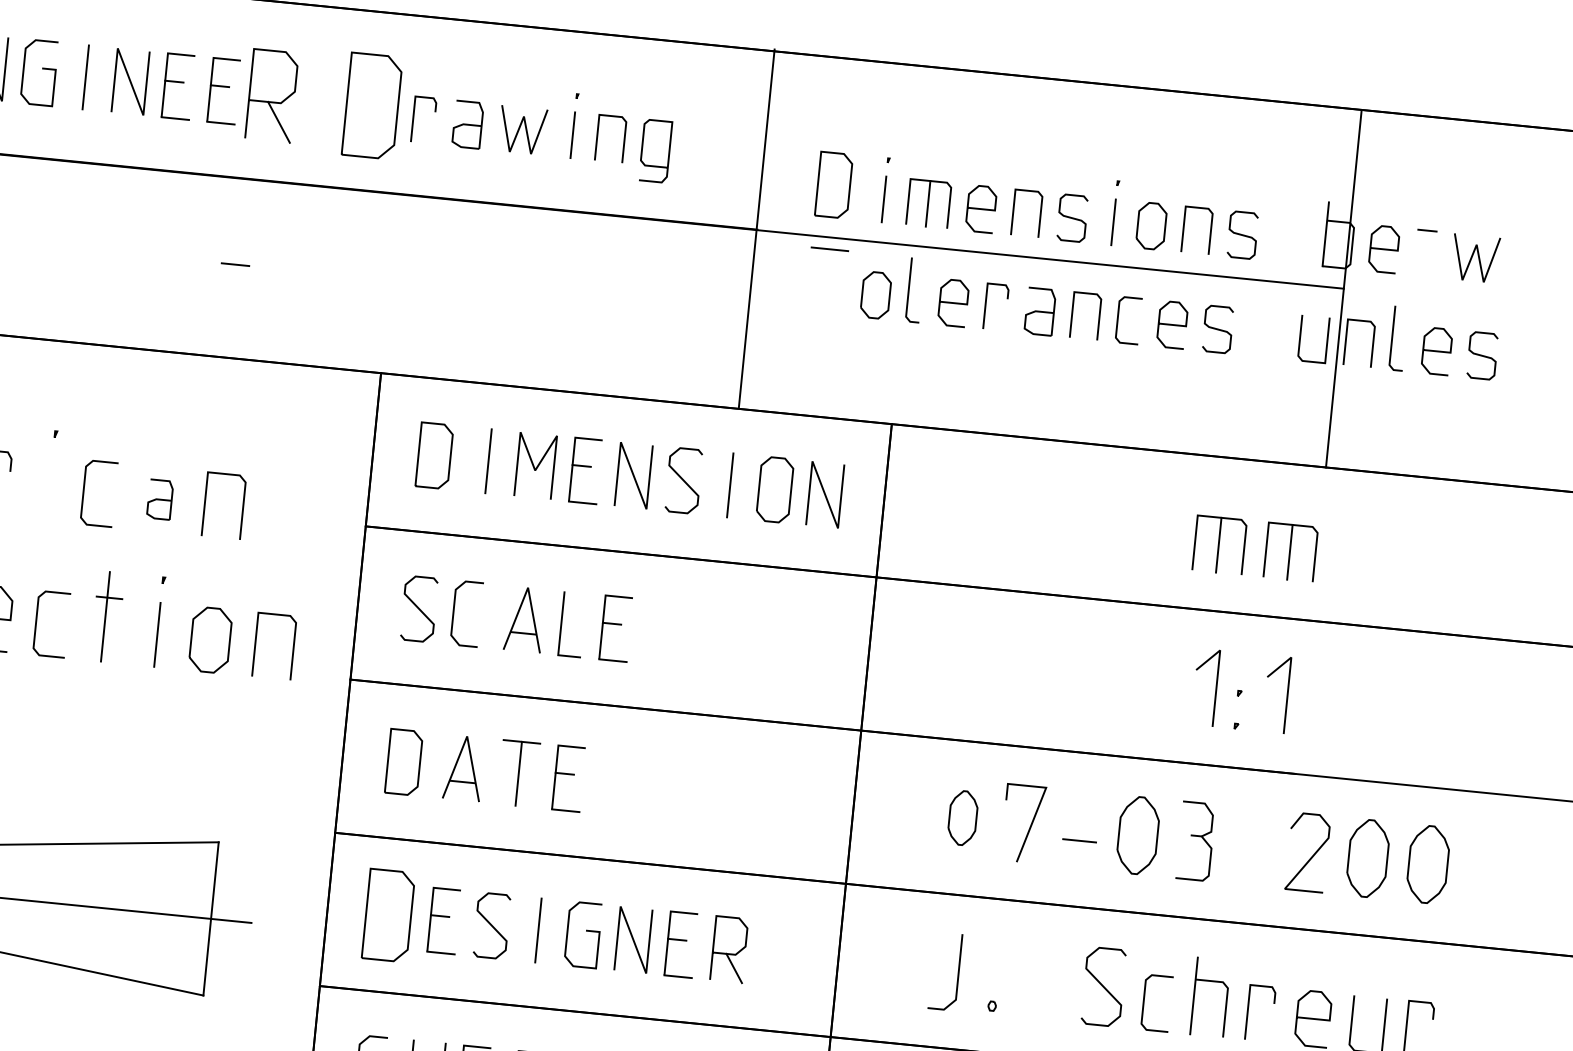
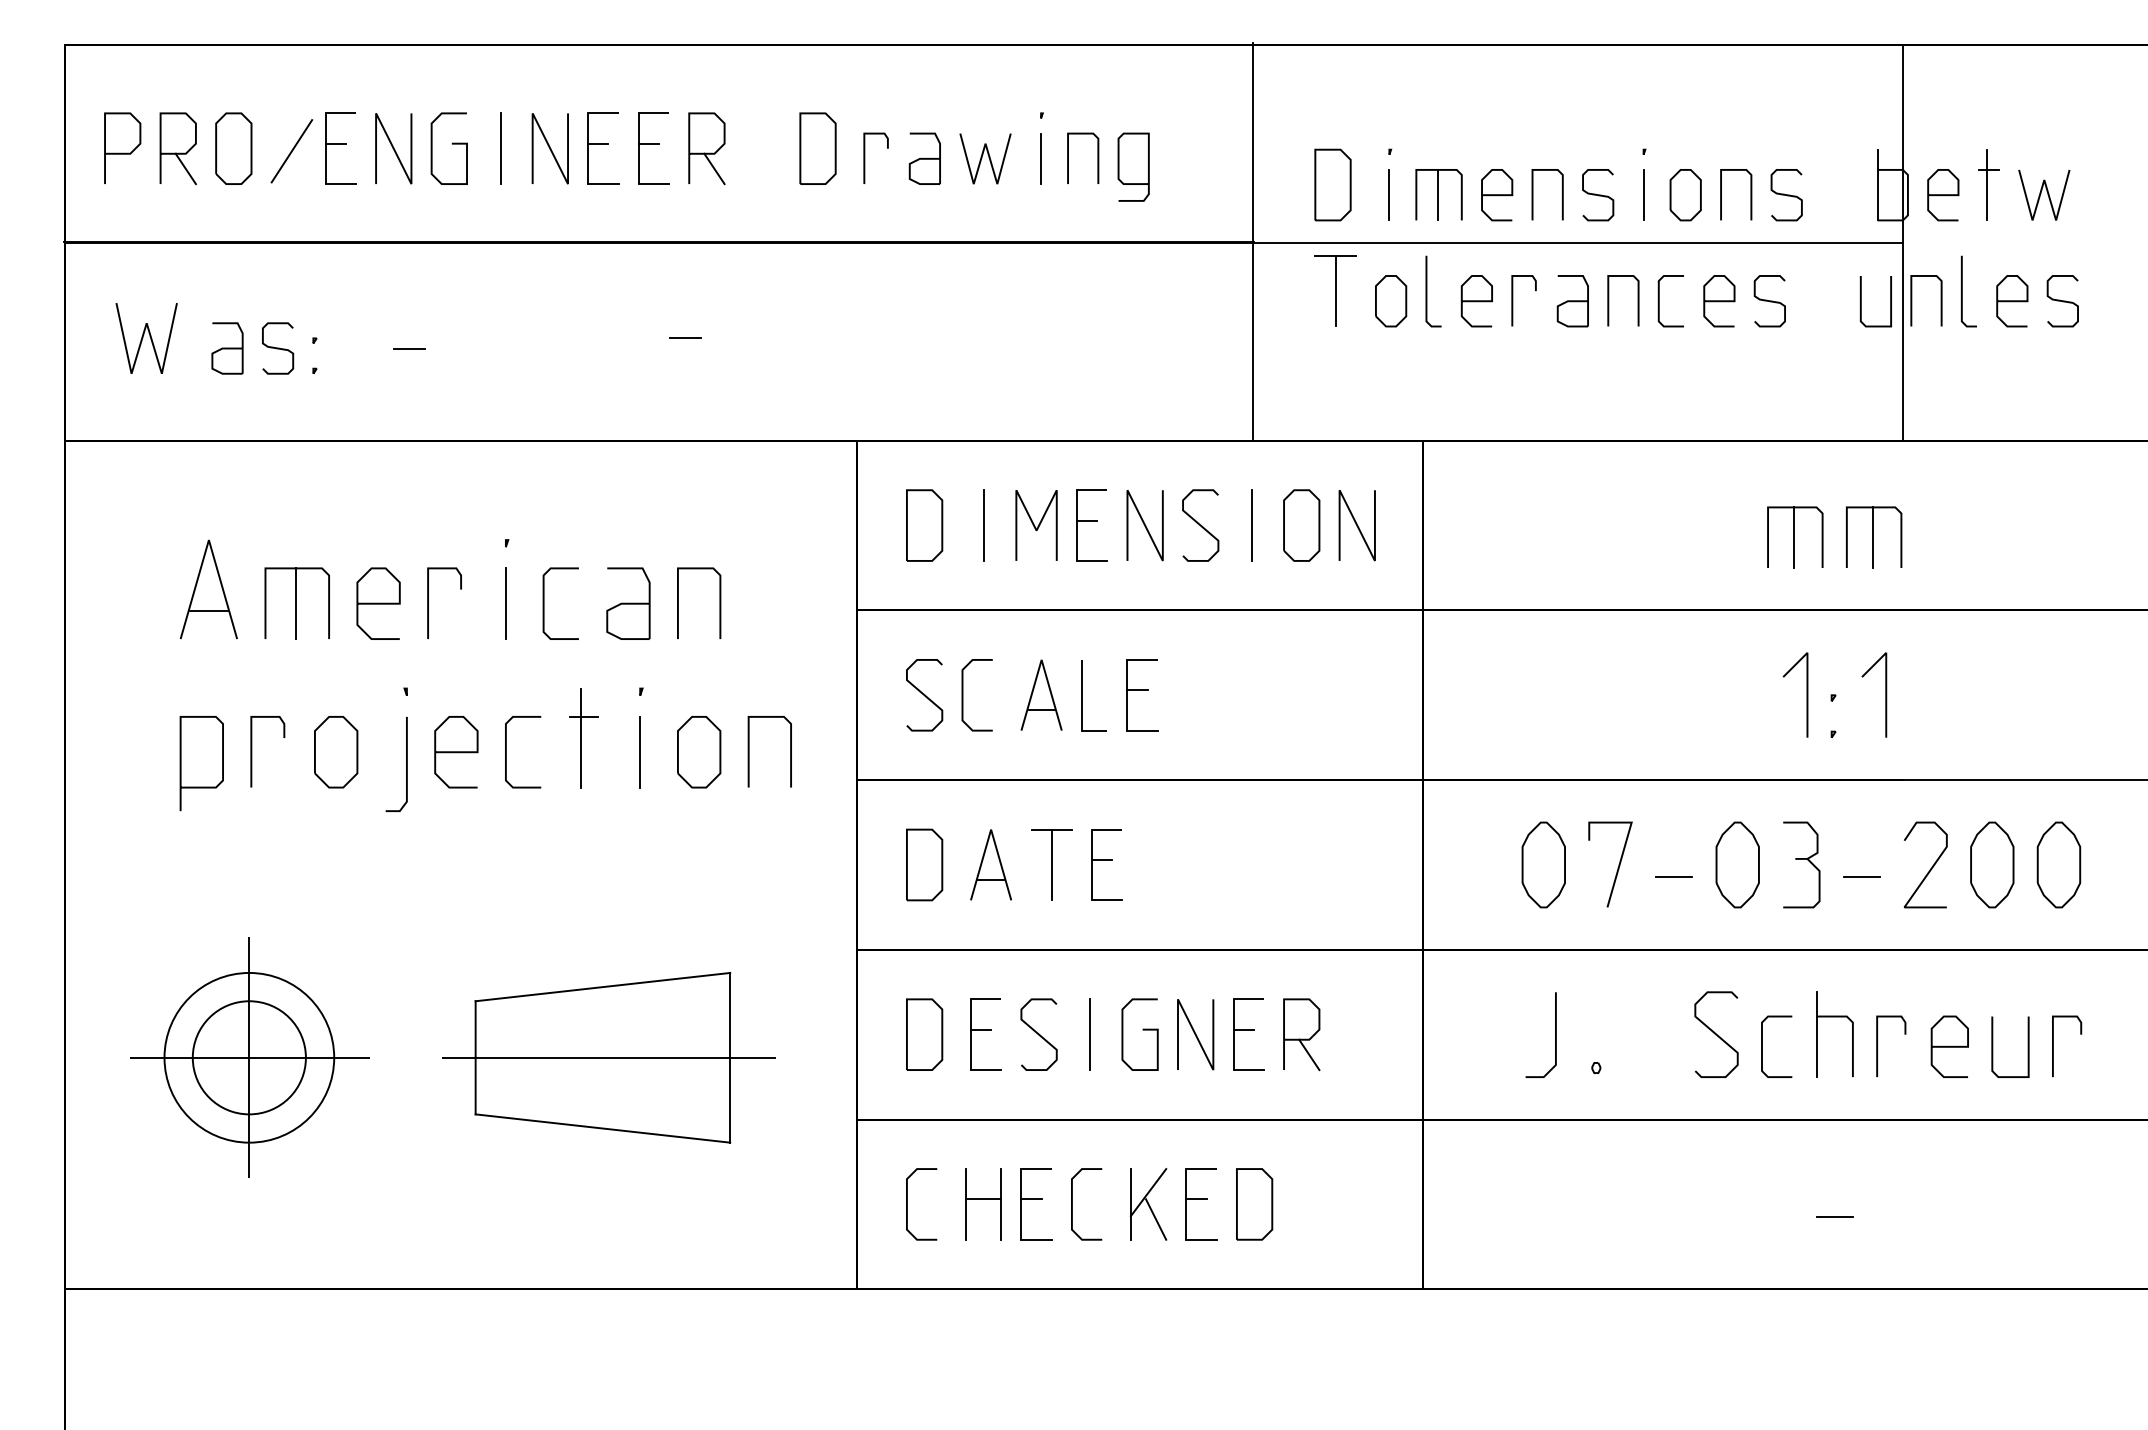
part: (271, 95) -> (706, 148), size x0.71
part: (371, 105) -> (817, 148), size x0.62
line: (1425, 243) -> (1987, 184), added
line: (826, 280) -> (1335, 290), added
line: (49, 488) -> (505, 603), added
part: (160, 499) -> (628, 603), size x1.67
part: (962, 817) -> (1543, 864), size x1.43
line: (1248, 858) -> (1861, 877), added
part: (388, 915) -> (924, 1034), size x0.71

